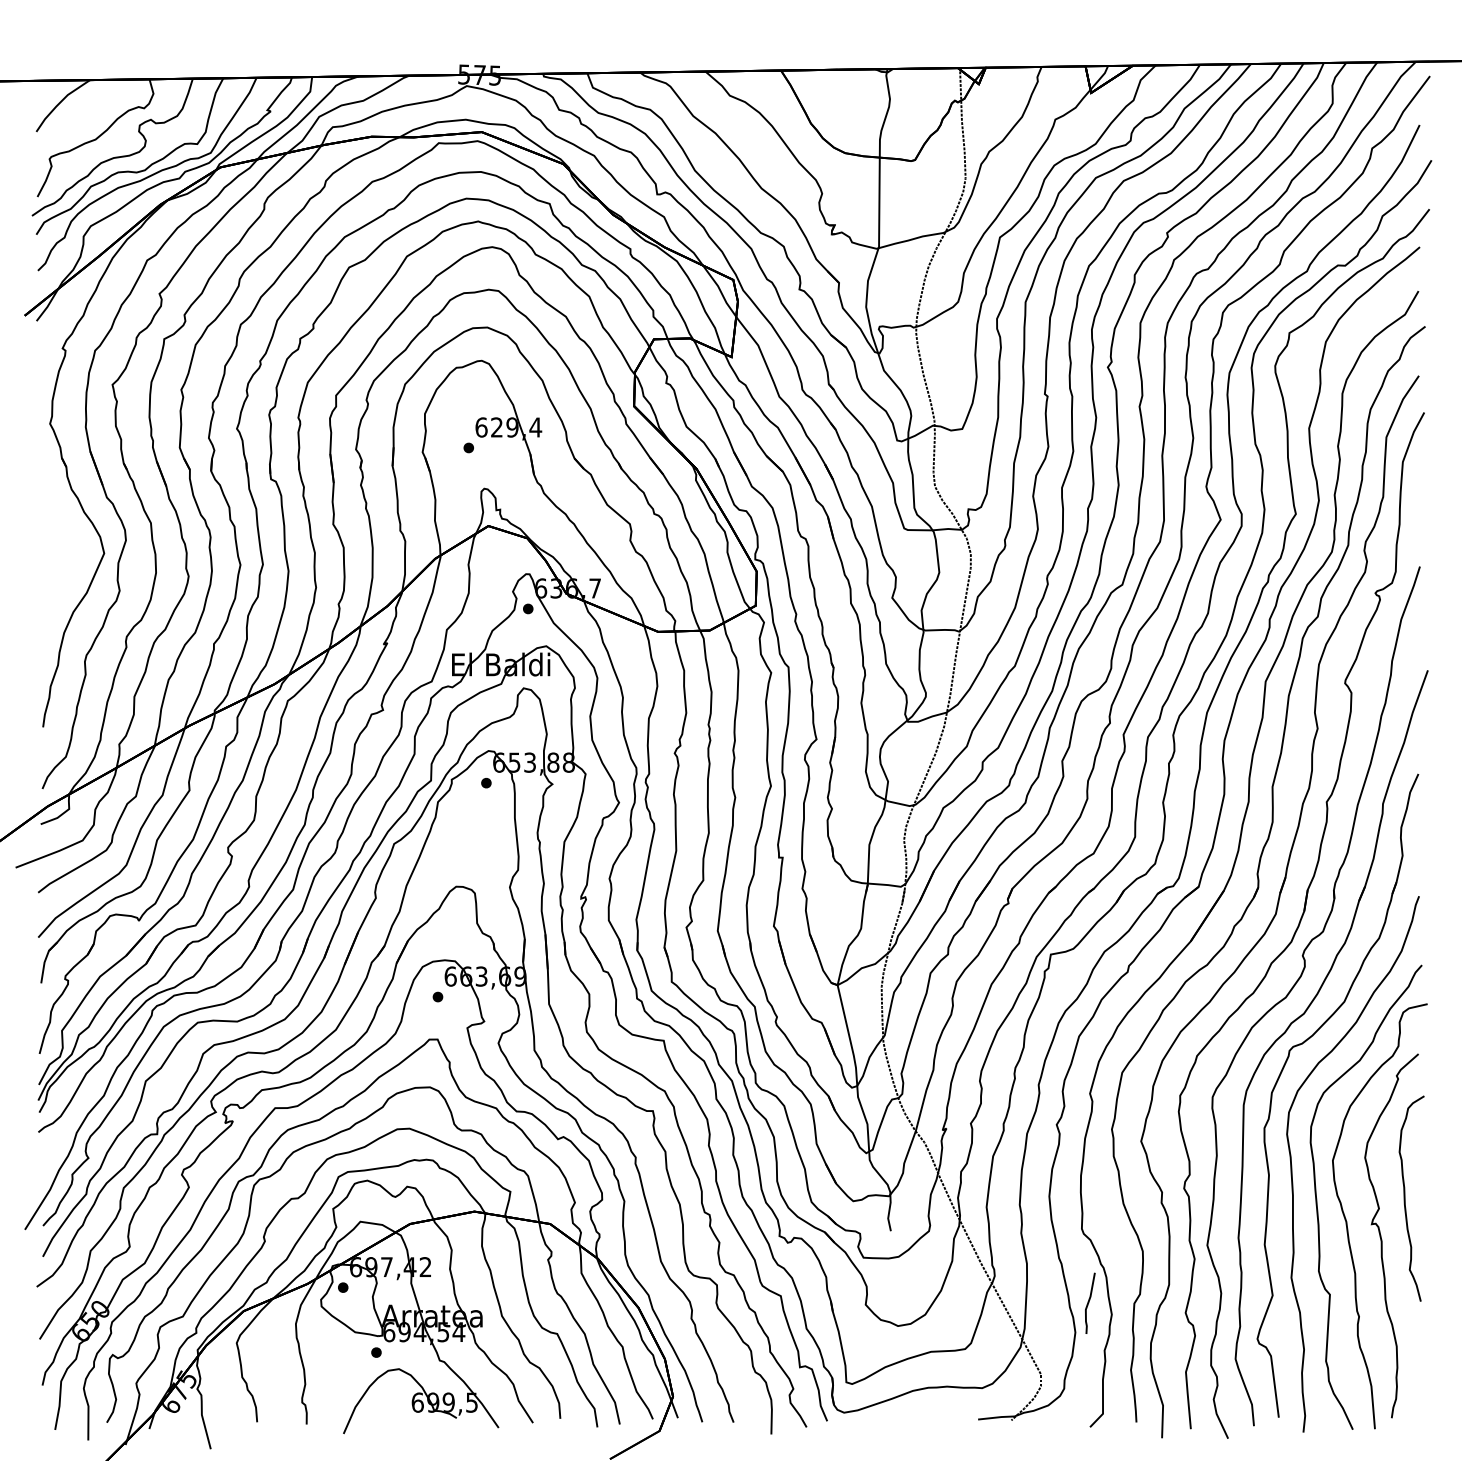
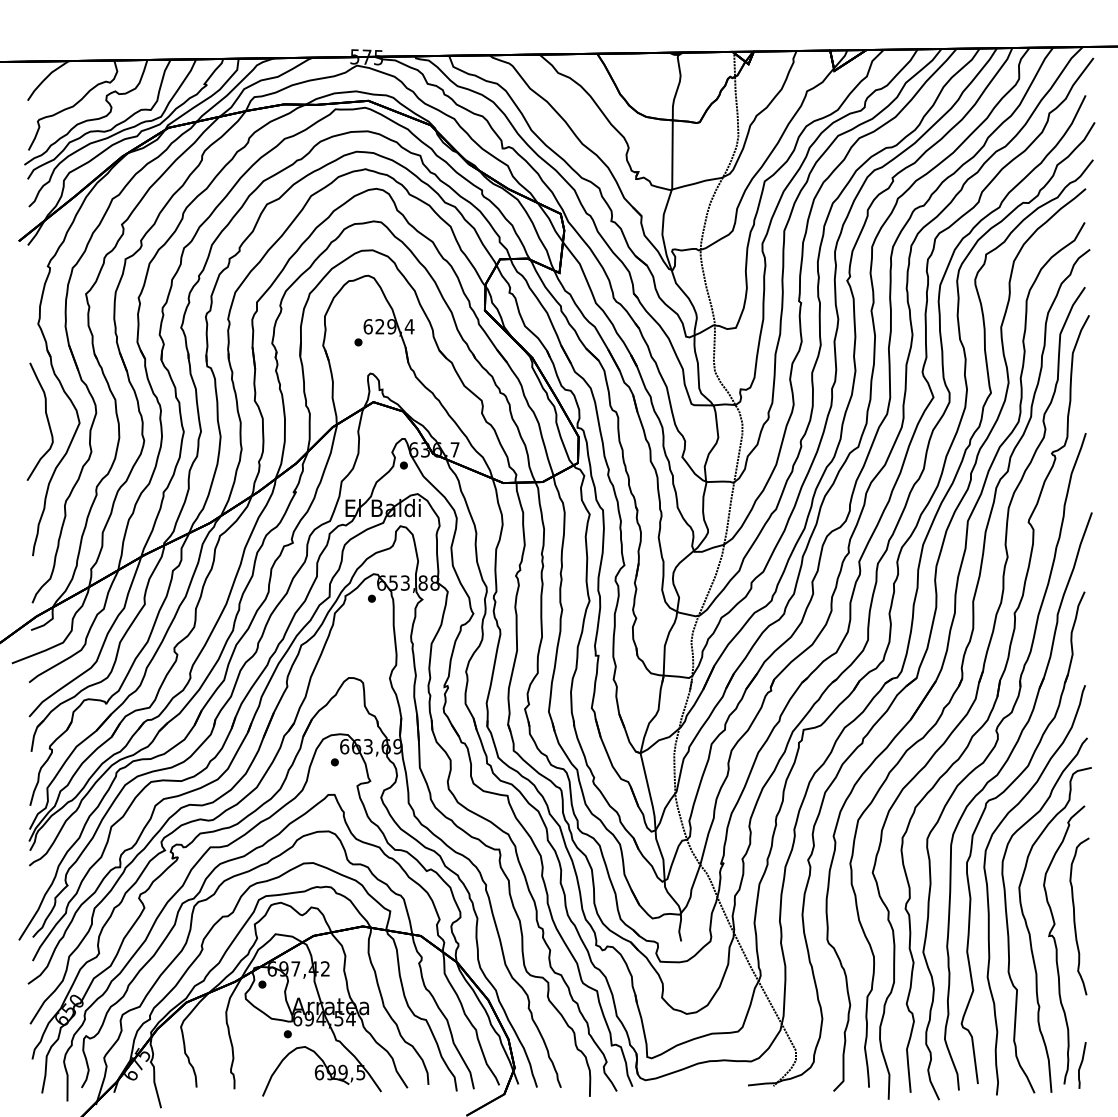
part: (61, 549) -> (46, 420), added
curve: (1089, 1302) -> (1081, 1064), moved

